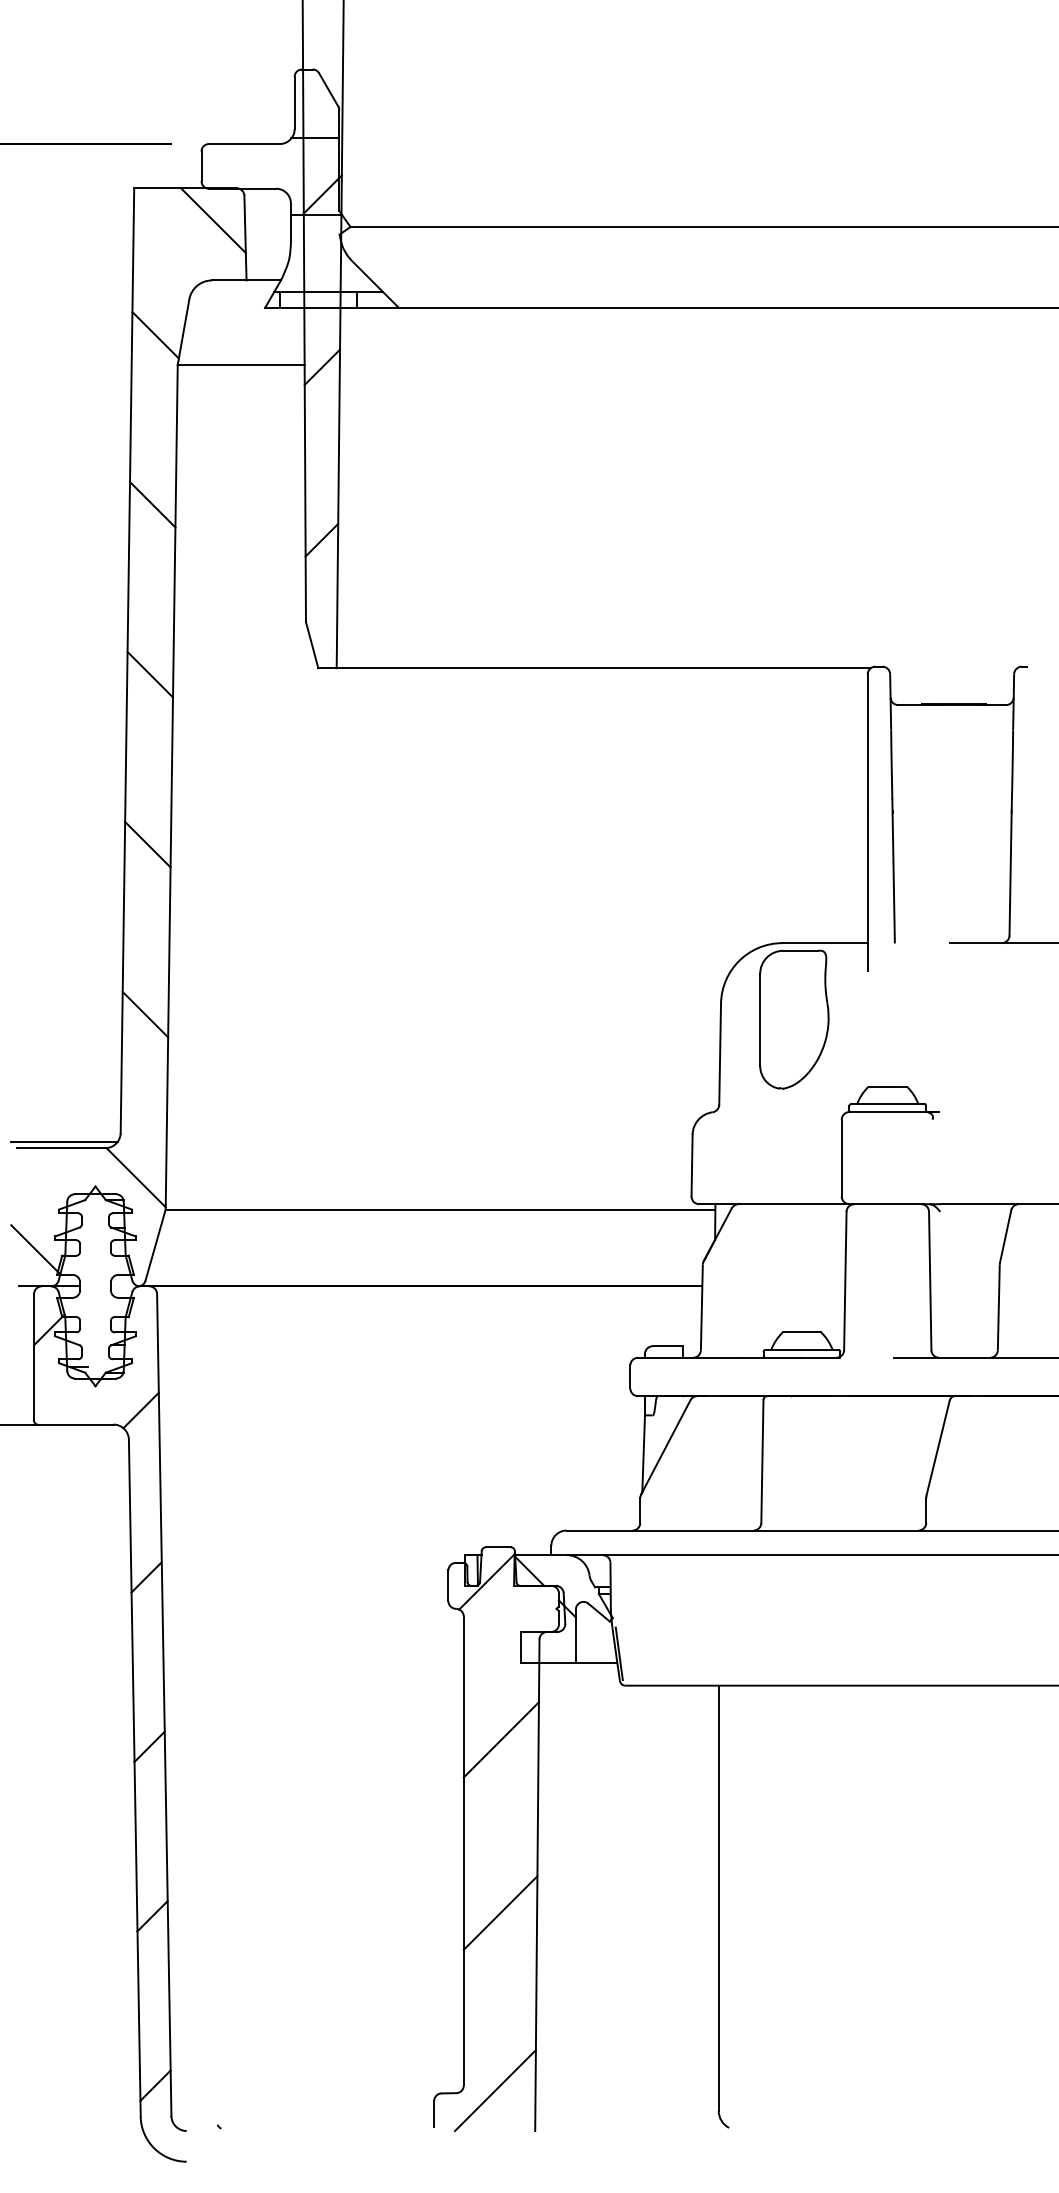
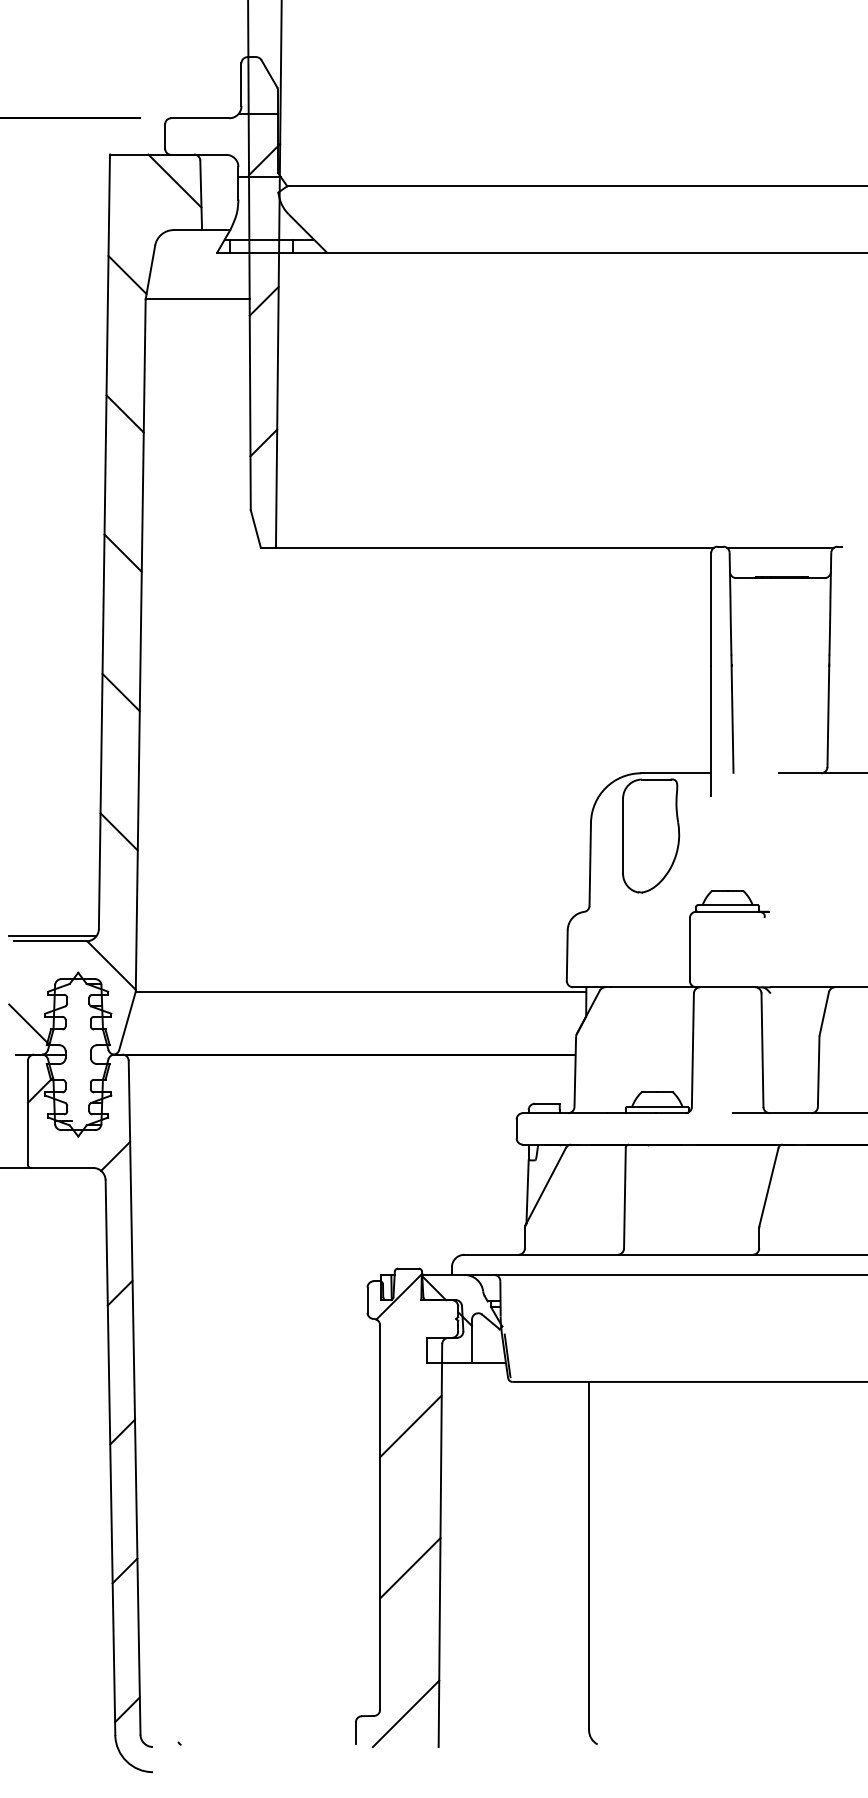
line: (952, 668) -> (780, 548), added

